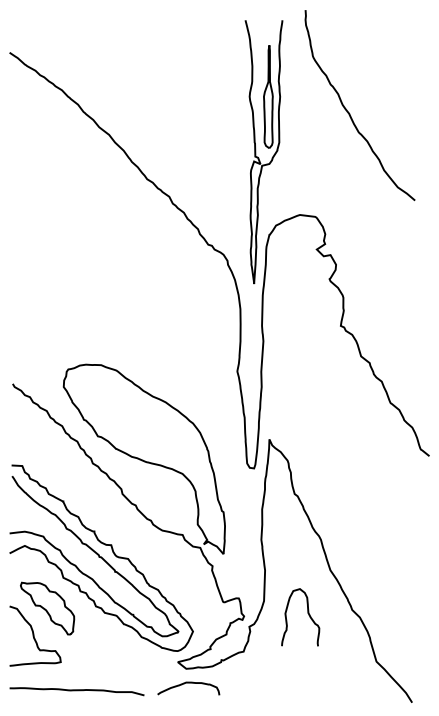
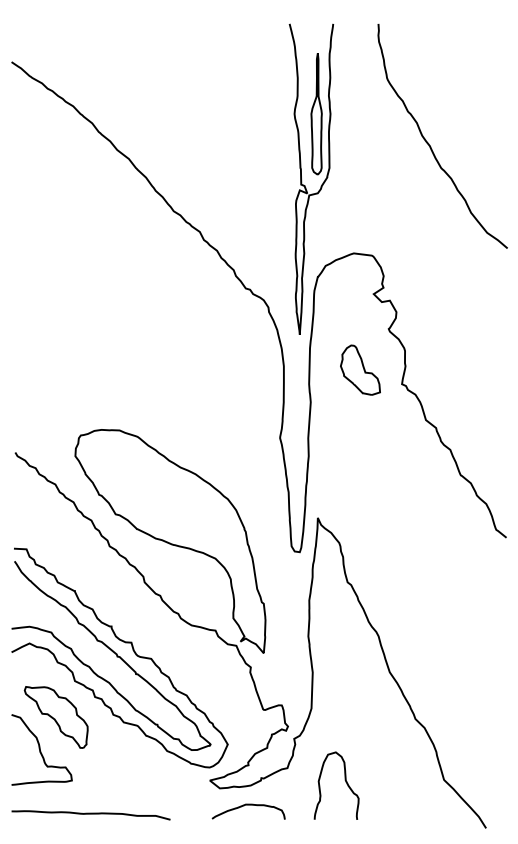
curve: (348, 111) -> (429, 143), moved
part: (305, 313) -> (360, 369), added
curve: (307, 612) -> (344, 780), moved
curve: (188, 683) -> (248, 805), moved

